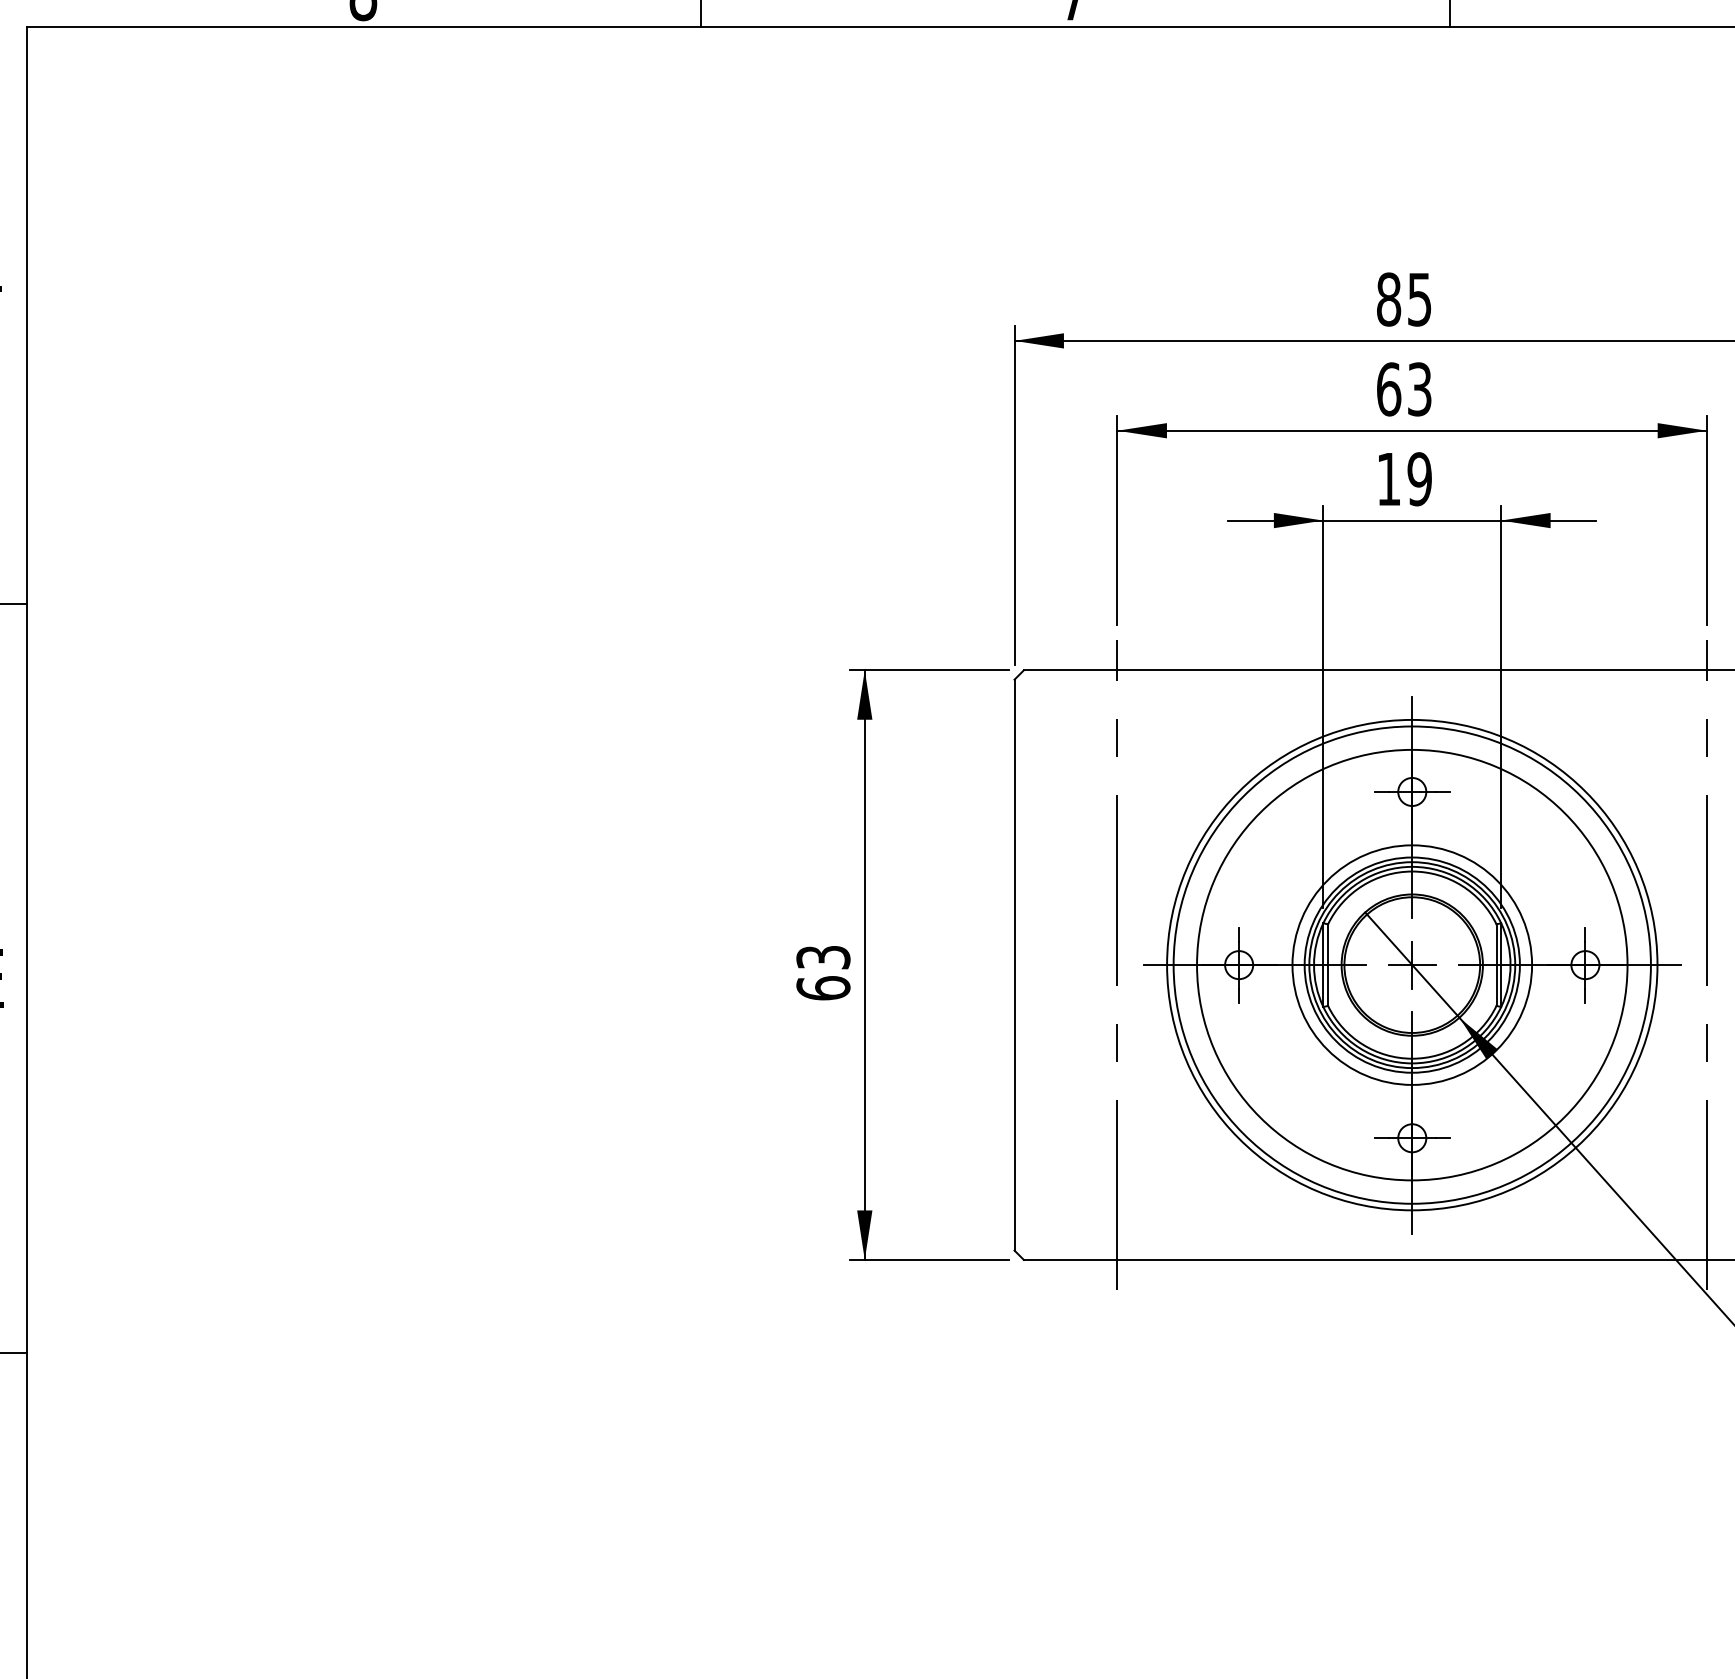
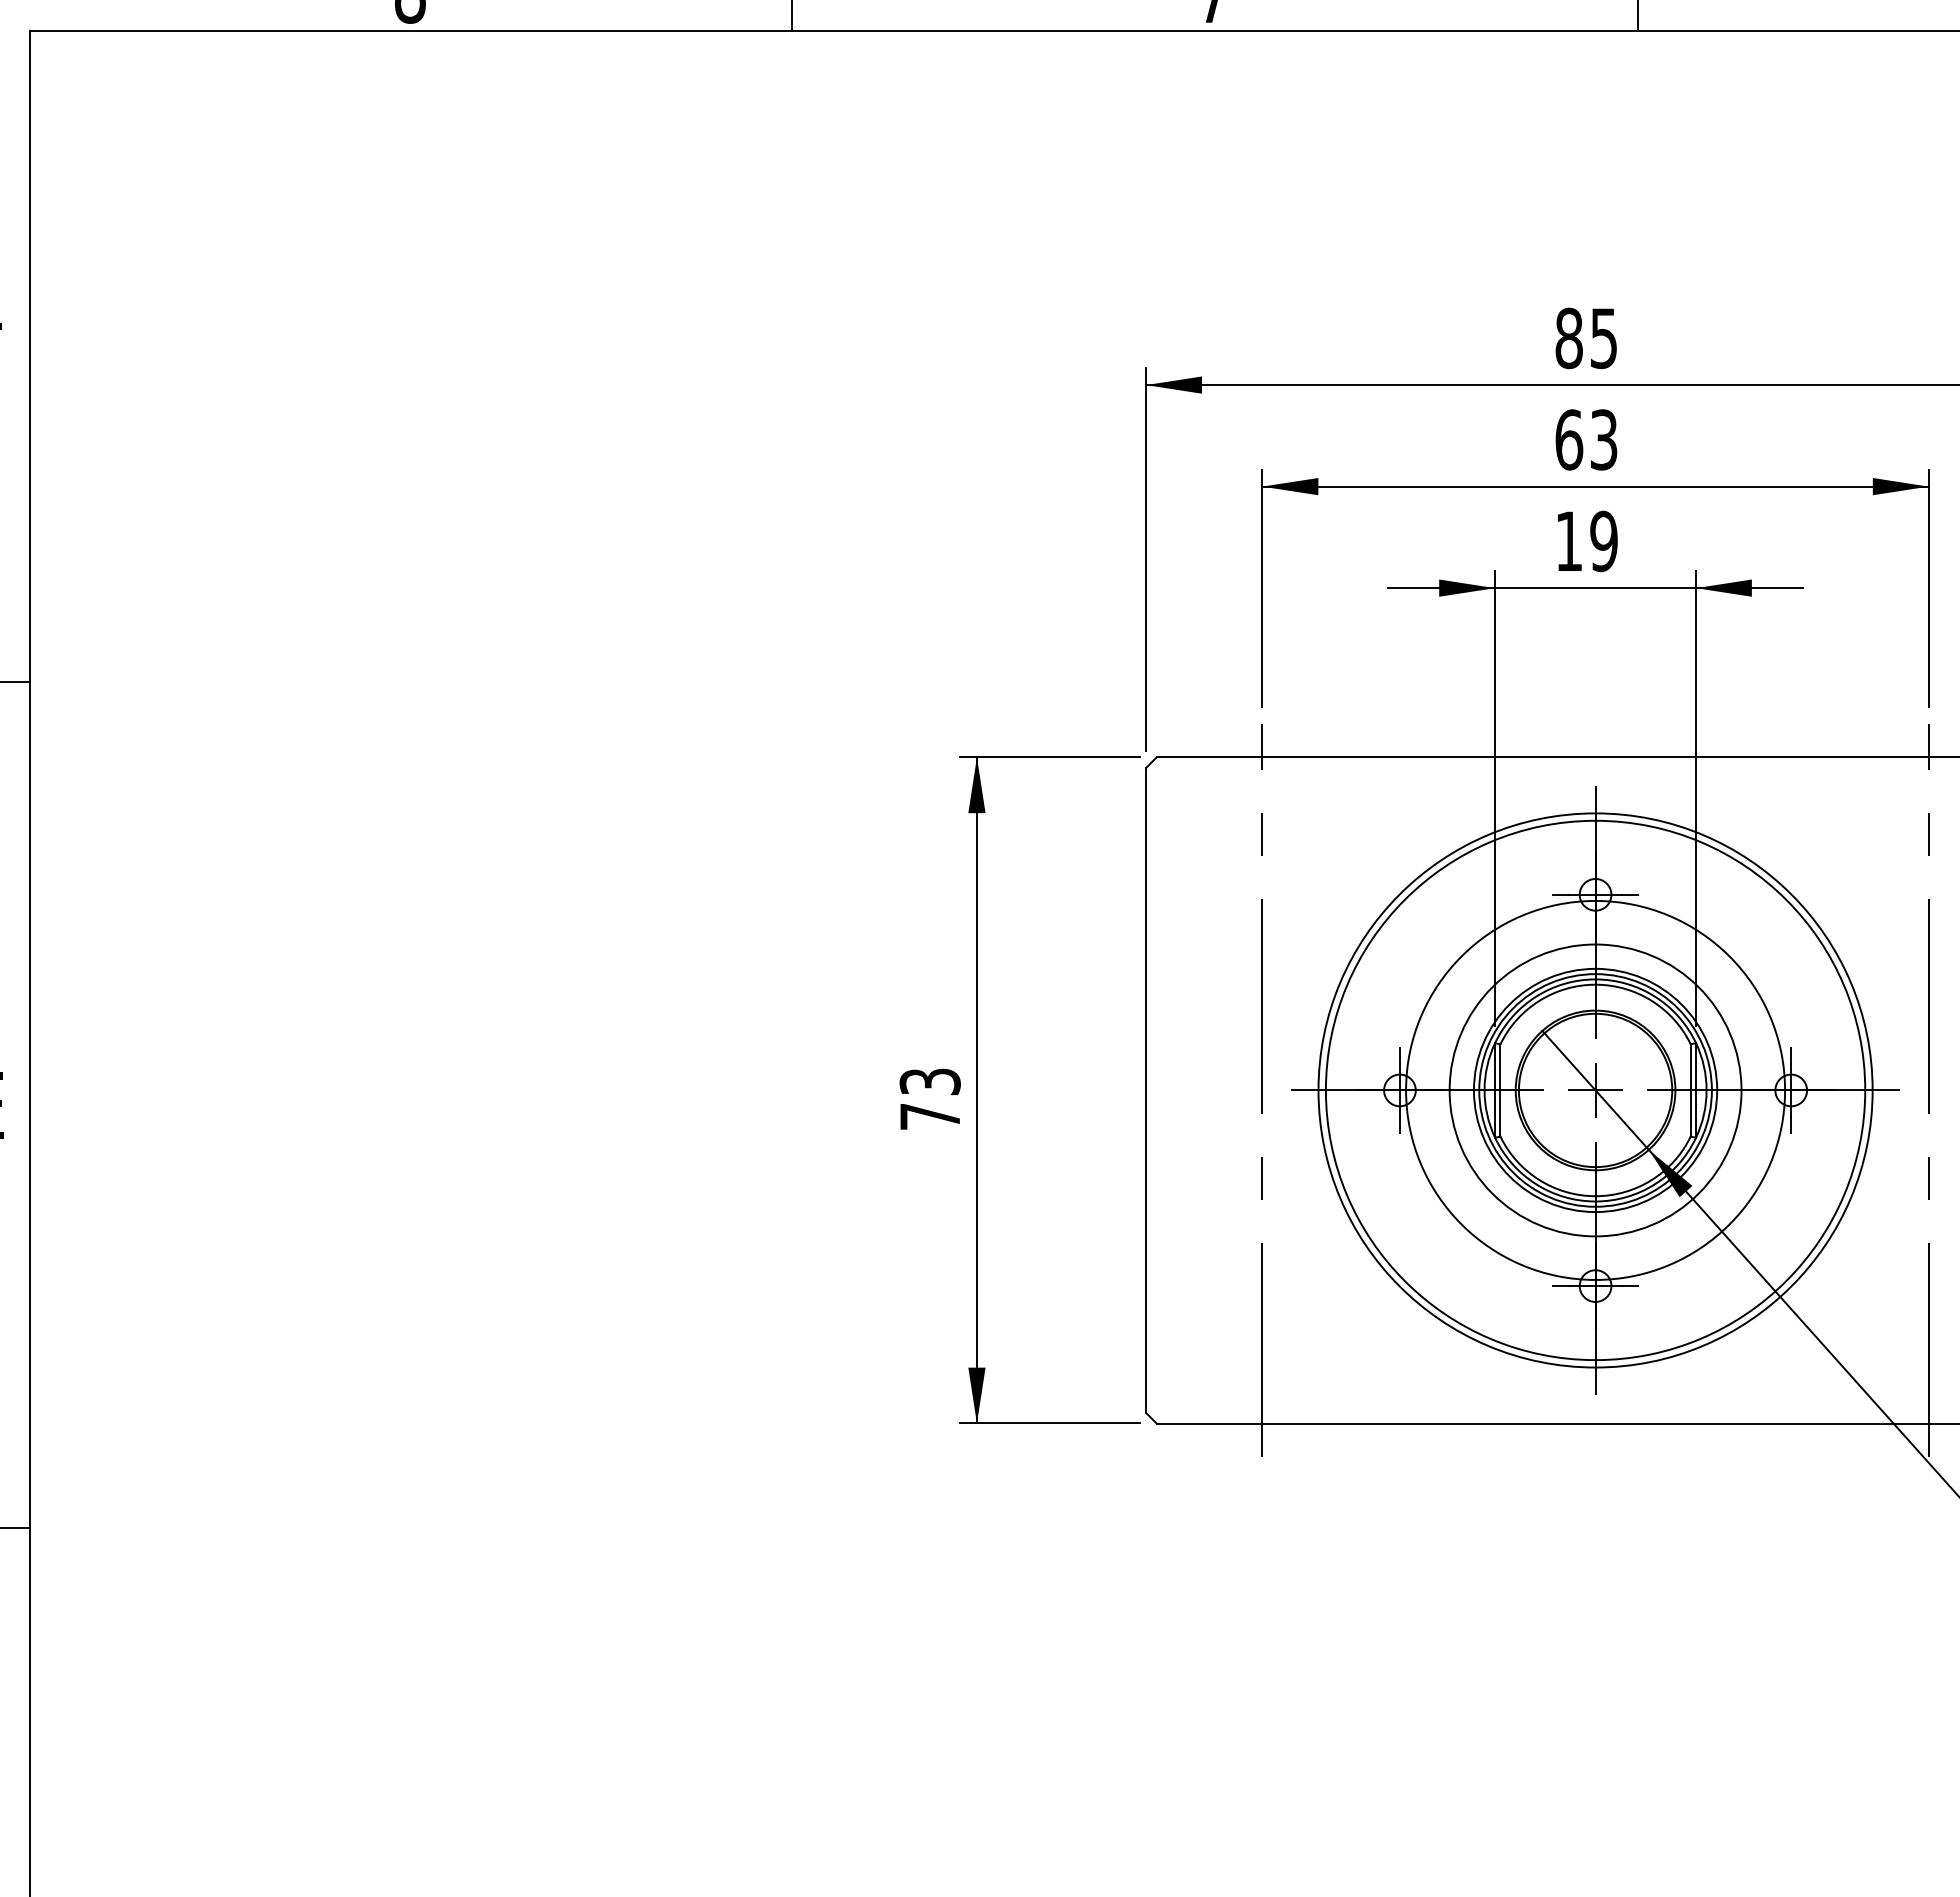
circle: (1412, 965) -> (1595, 1090), size x0.6
circle: (1412, 965) -> (1595, 1090), size x1.4
text: (822, 988) -> (929, 1116), 63 -> 73

